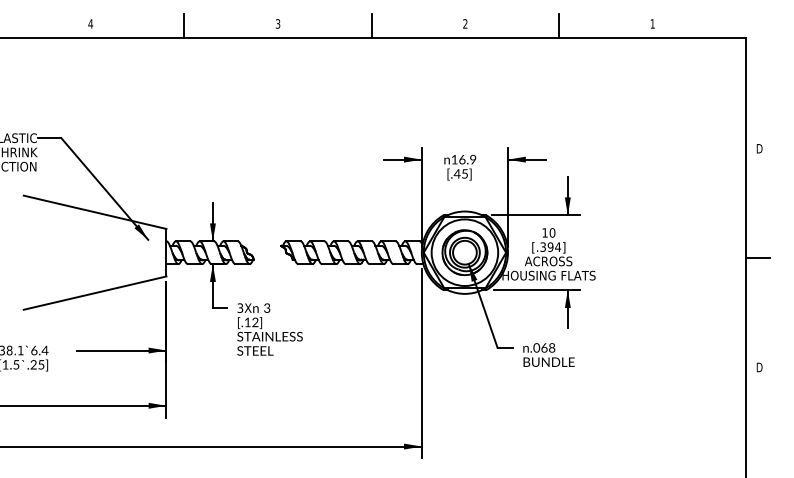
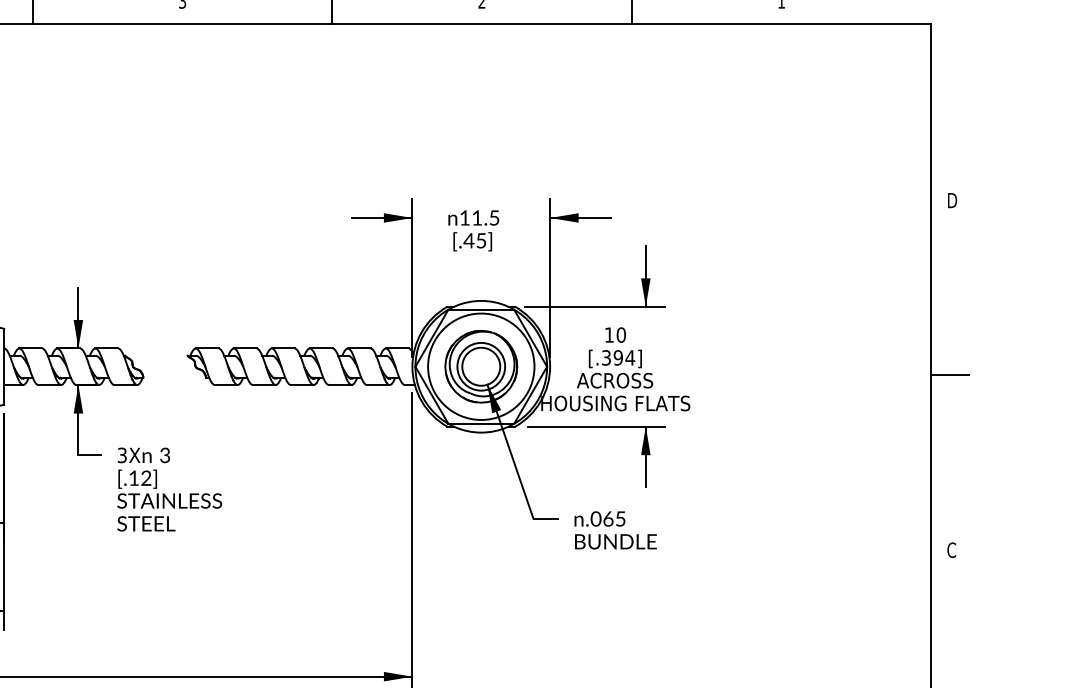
text: (467, 159) -> (485, 217), 16.9 -> 11.5
text: (552, 347) -> (621, 518), .068 -> .065
text: (759, 367) -> (952, 550), D -> C

